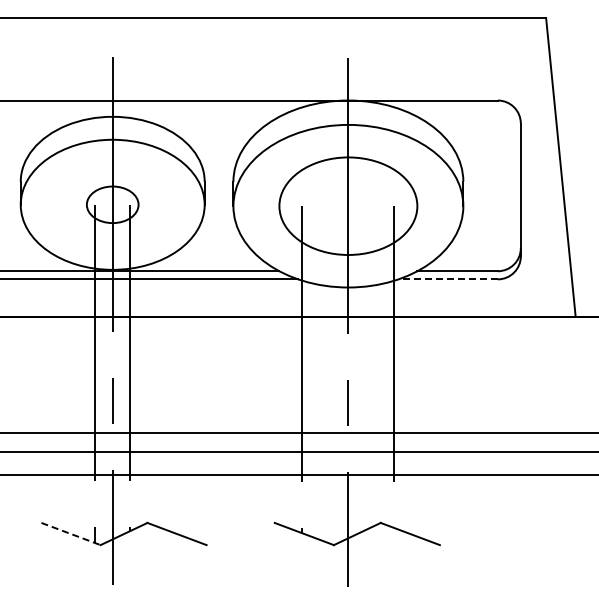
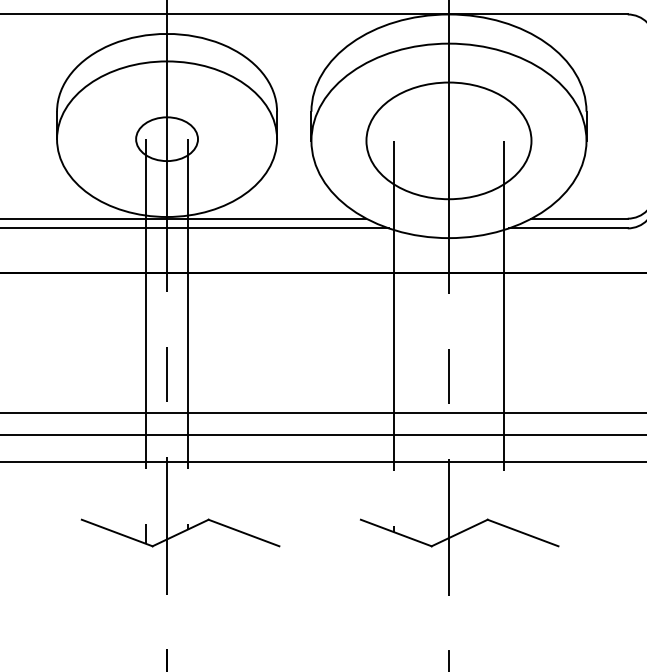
line: (448, 279) -> (568, 228), dashed -> solid
line: (71, 534) -> (117, 533), dashed -> solid

